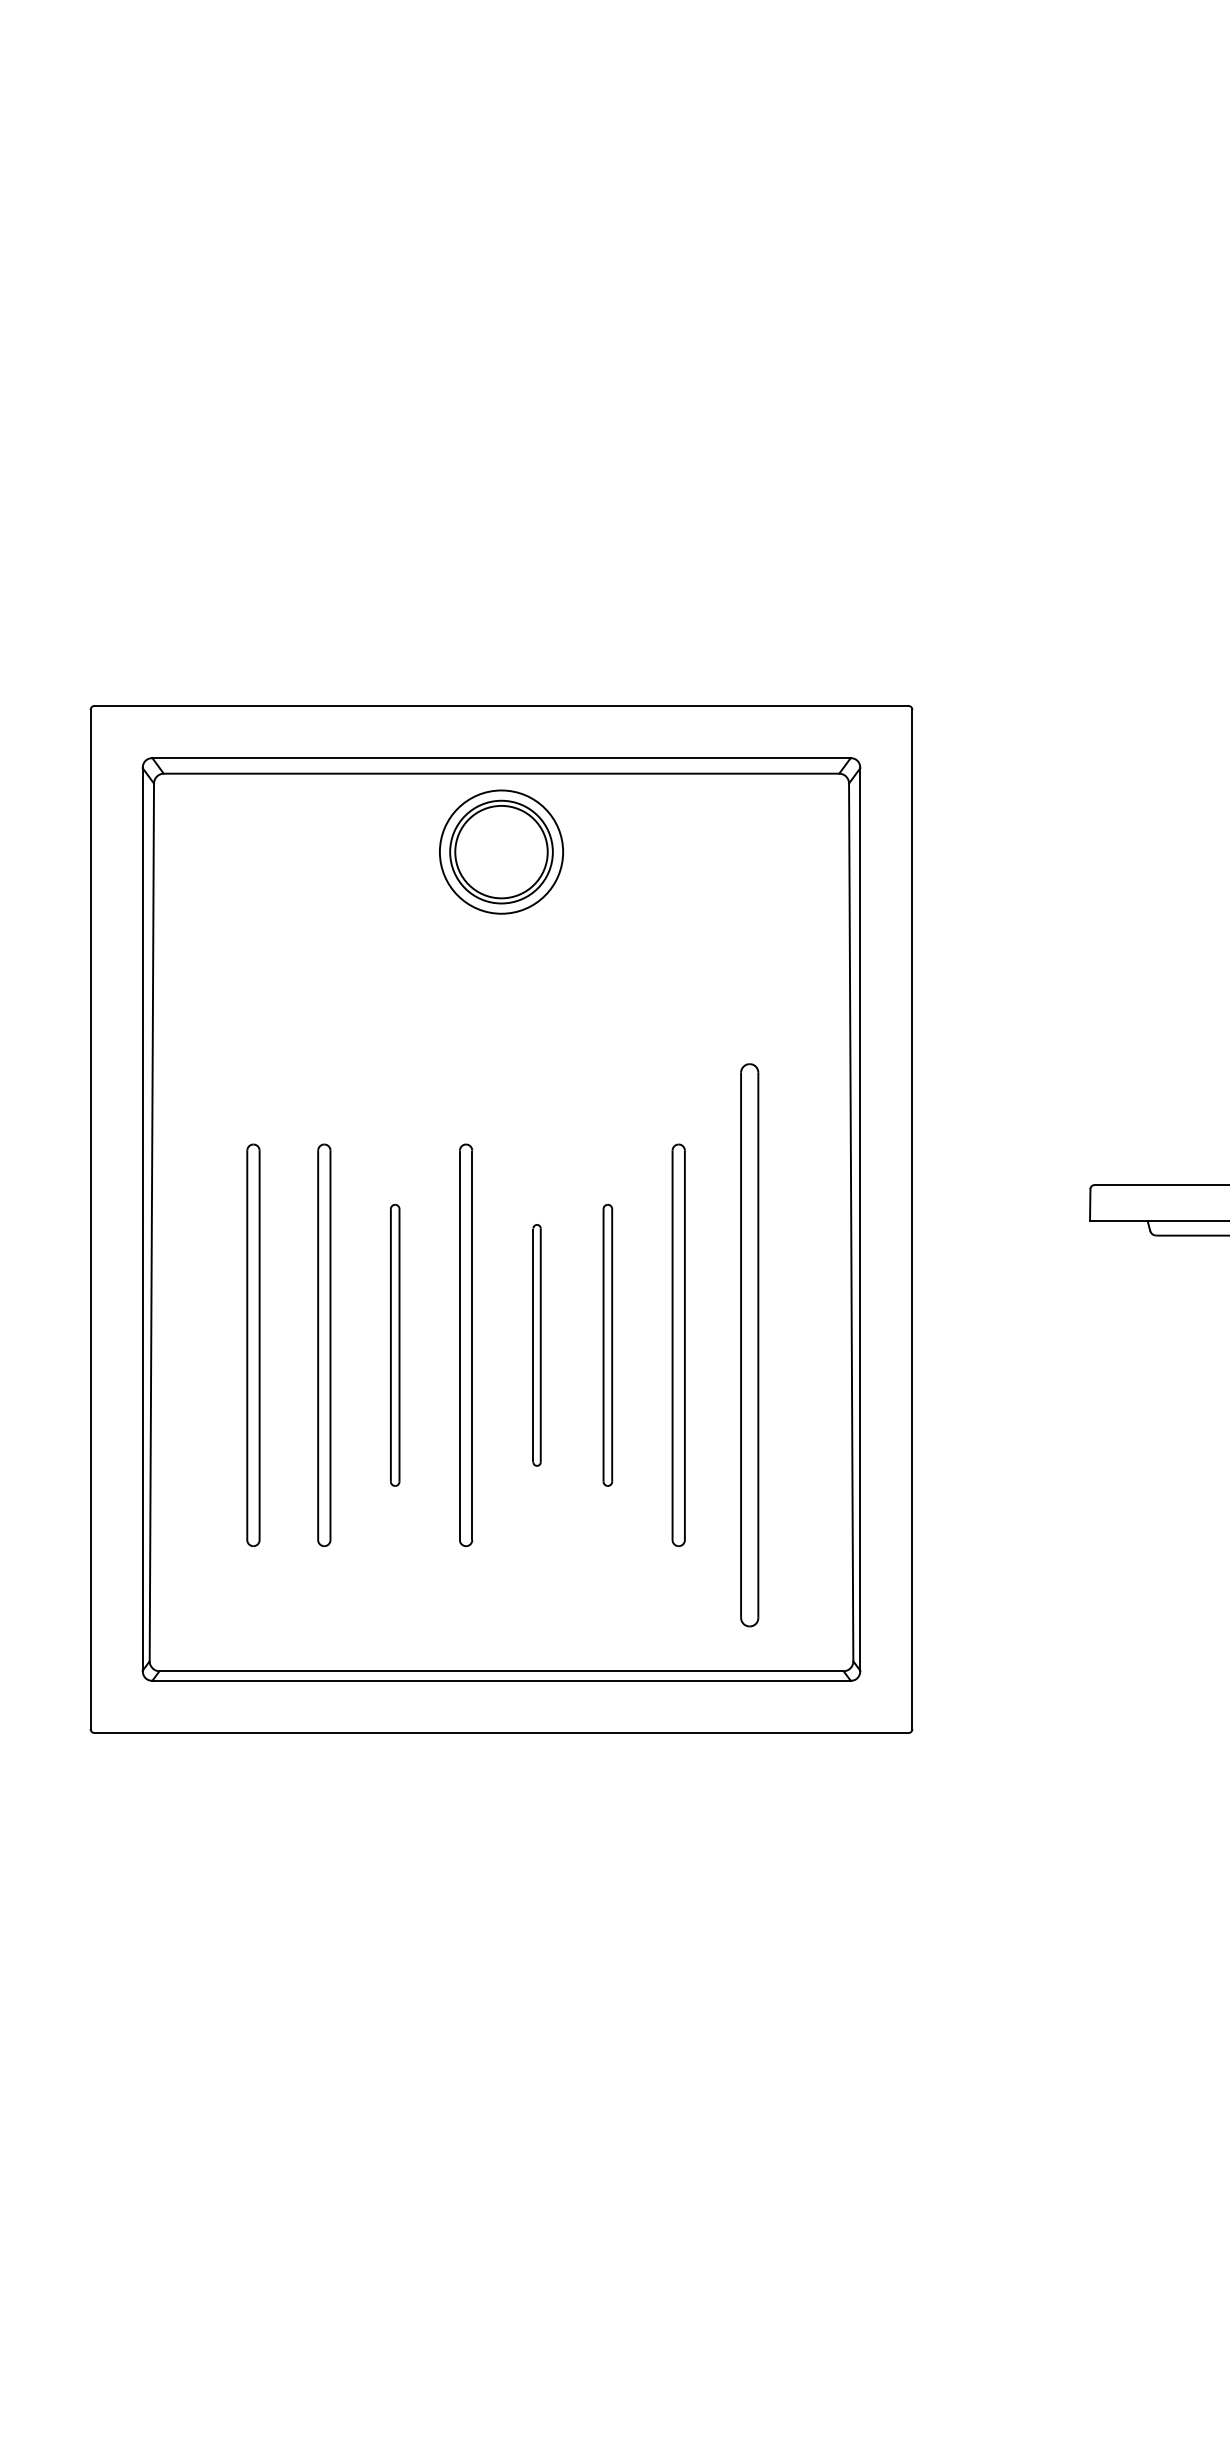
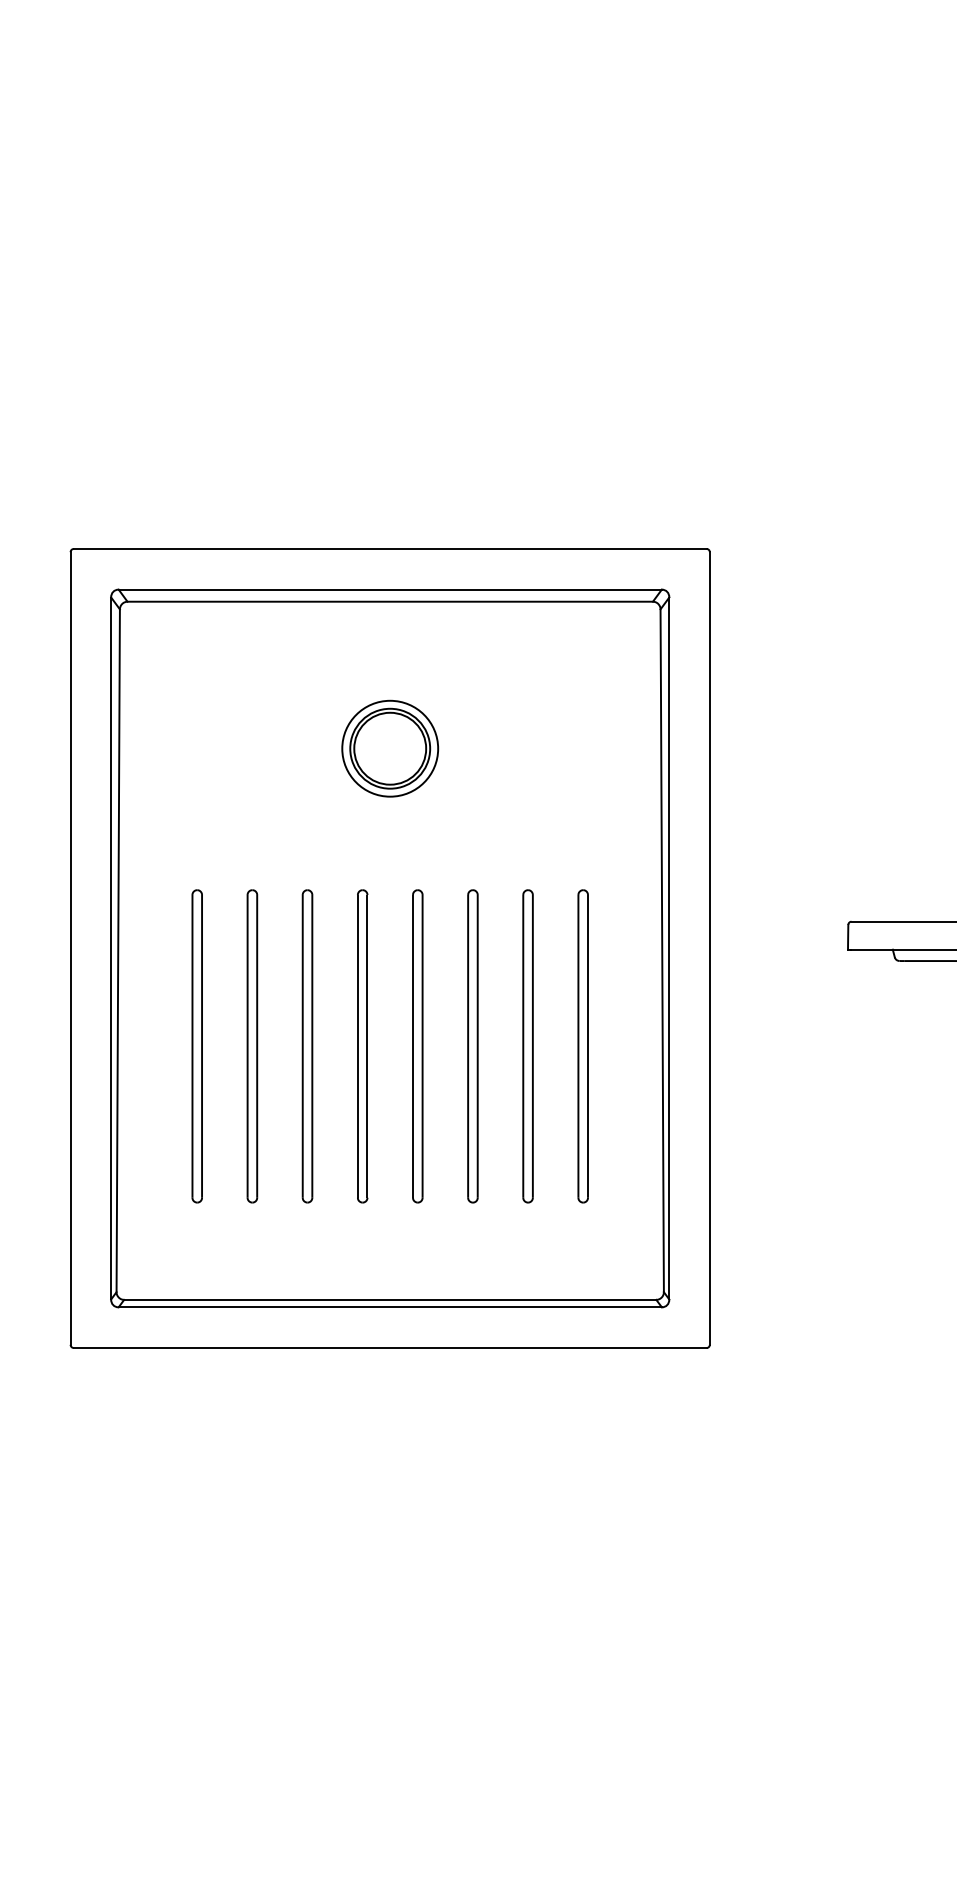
part: (501, 851) -> (390, 748), moved
part: (395, 1345) -> (307, 1046), size x1.43
part: (536, 1345) -> (417, 1046), size x1.67
part: (607, 1345) -> (472, 1046), size x1.43
part: (748, 1345) -> (582, 1046), size x0.71

